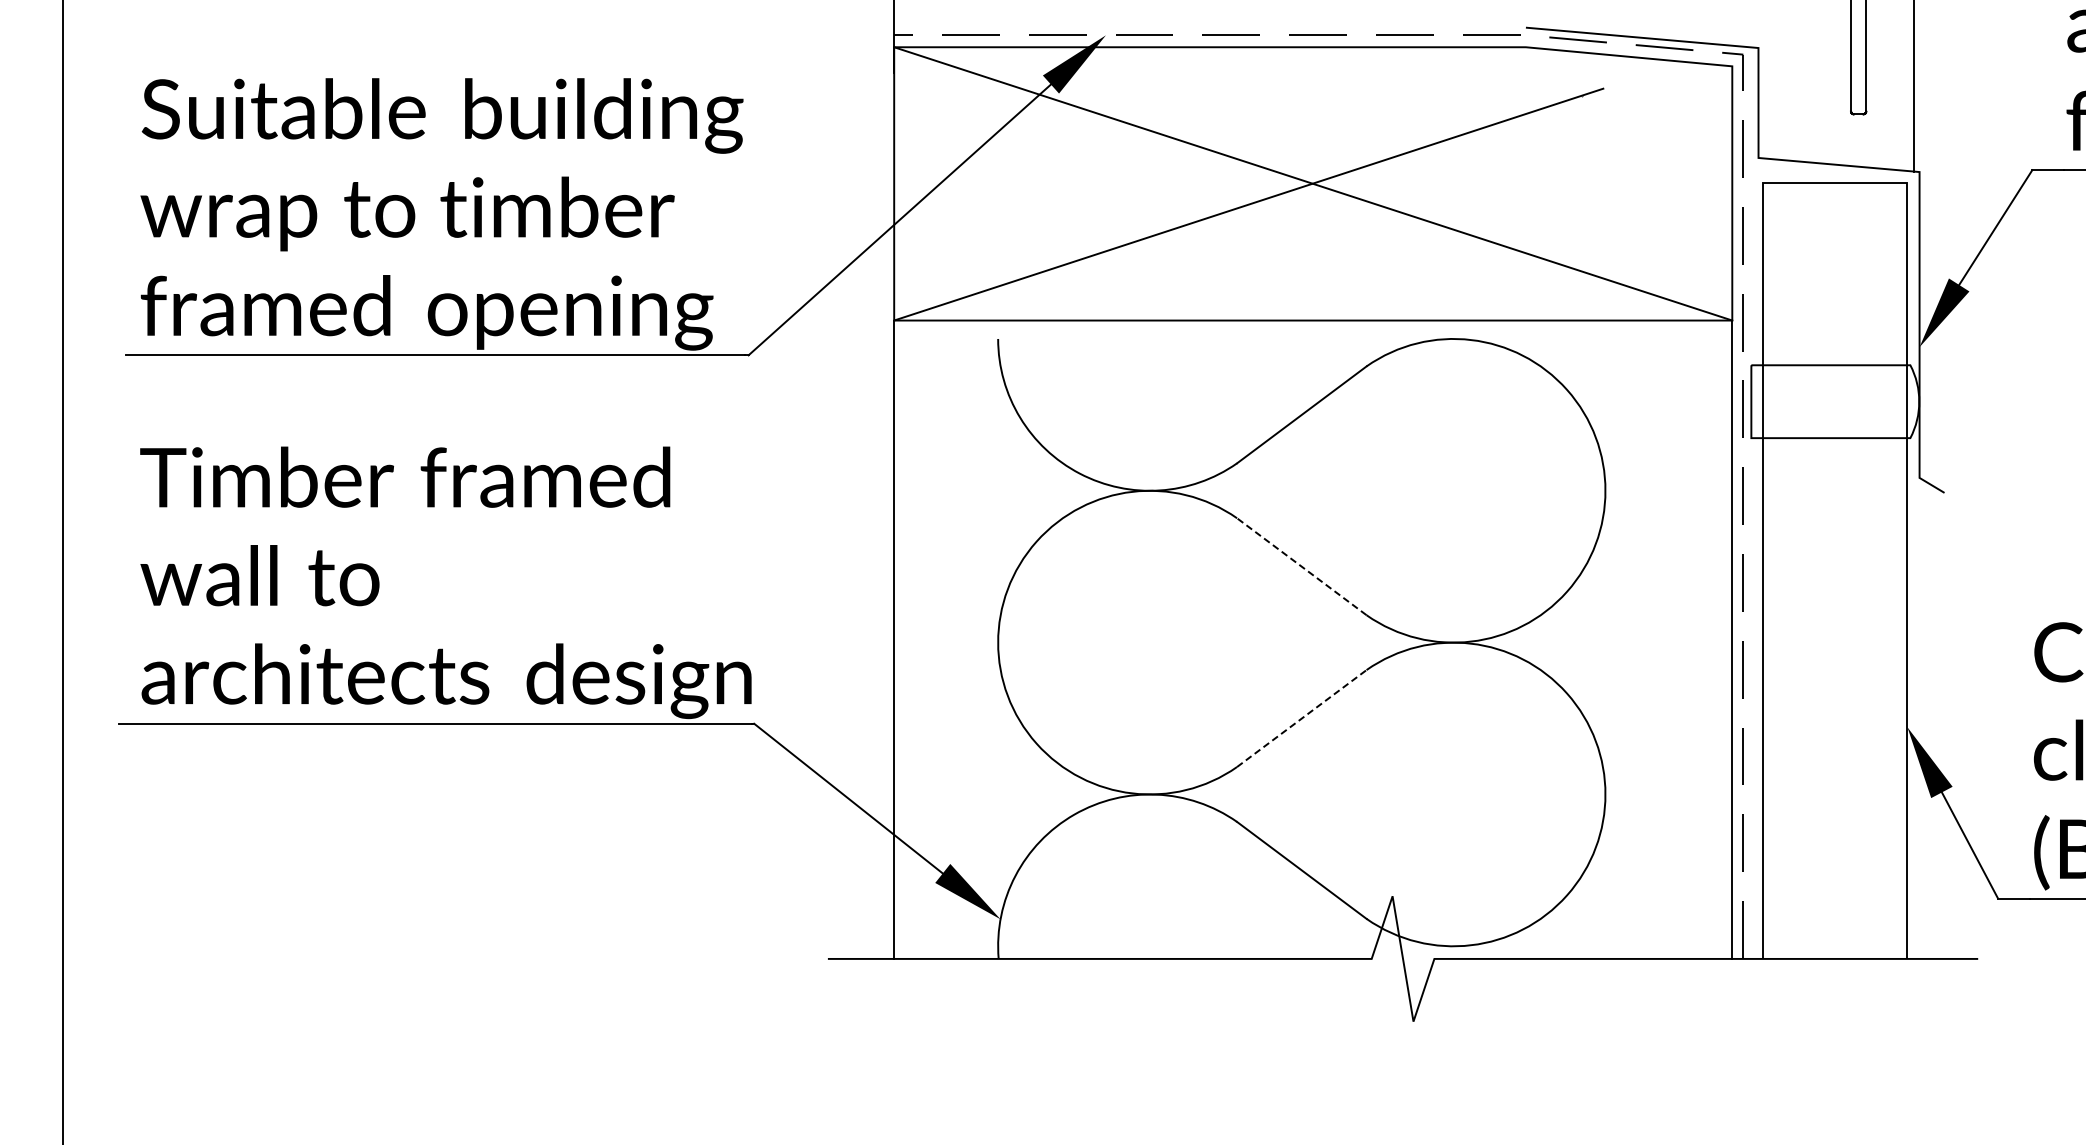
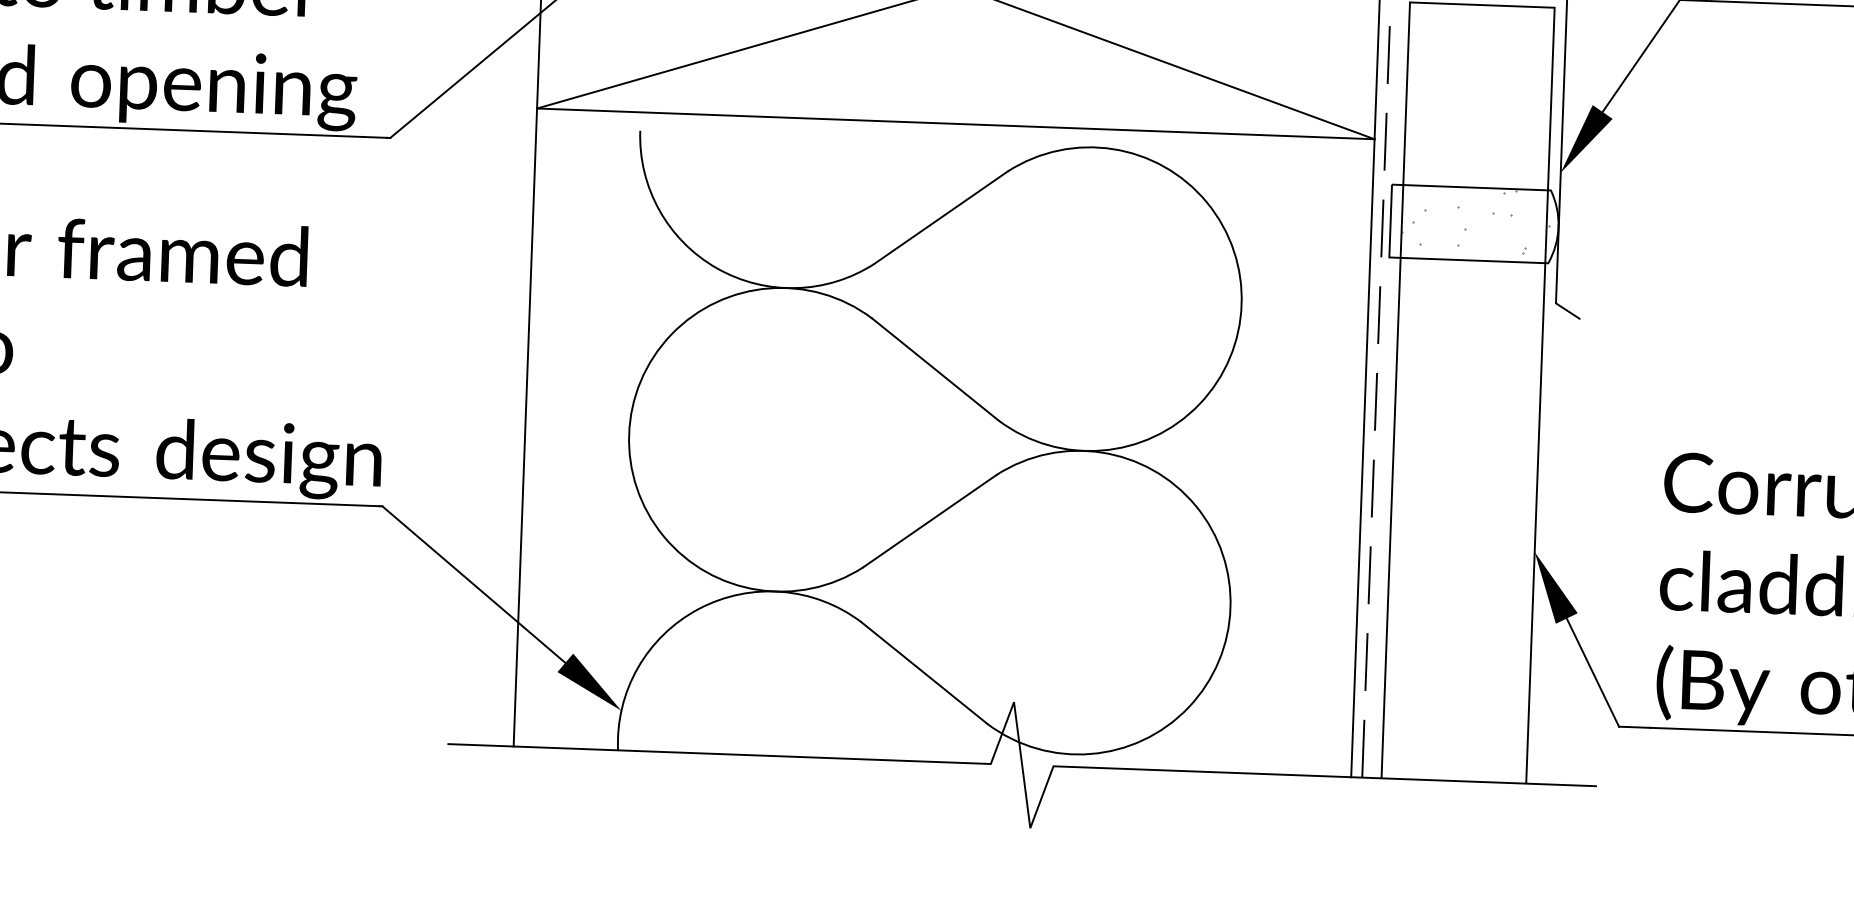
hatch: (1835, 397) -> (1474, 219), added
line: (1301, 566) -> (935, 369), dashed -> solid
line: (1301, 718) -> (929, 521), dashed -> solid

